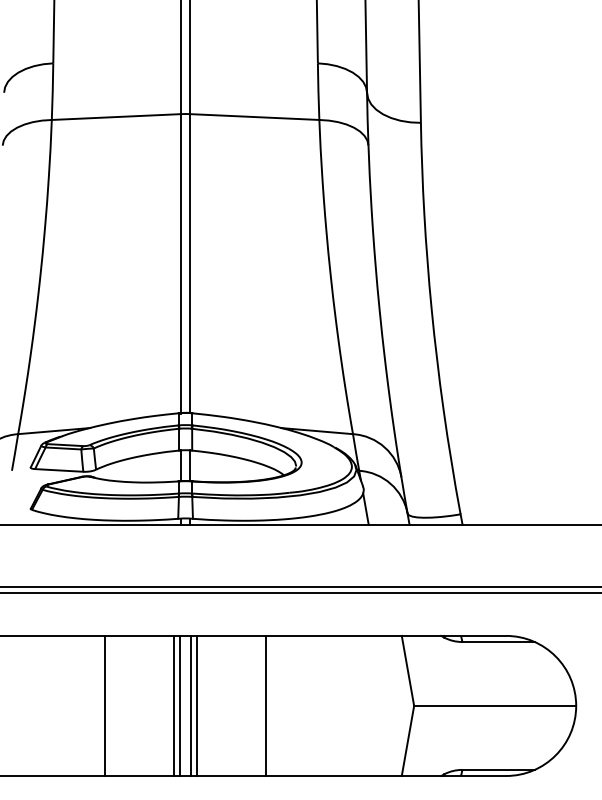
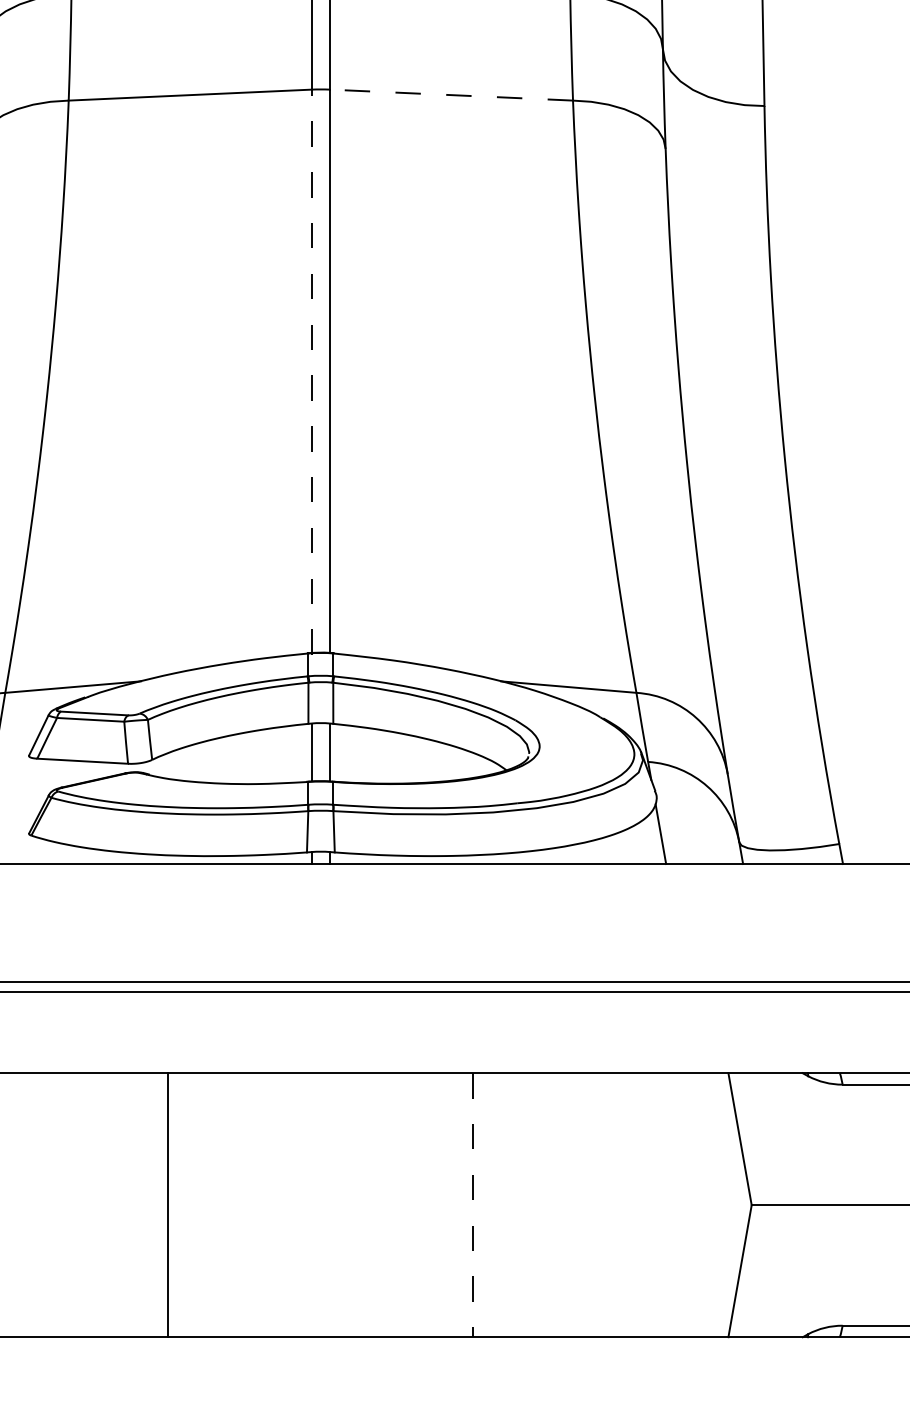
line: (254, 117) -> (450, 95), solid -> dashed
line: (180, 264) -> (311, 373), solid -> dashed
line: (174, 705) -> (299, 1204), removed
line: (179, 705) -> (309, 1204), removed
line: (191, 705) -> (332, 1204), removed
line: (197, 705) -> (343, 1204), removed
line: (266, 706) -> (473, 1206), solid -> dashed

